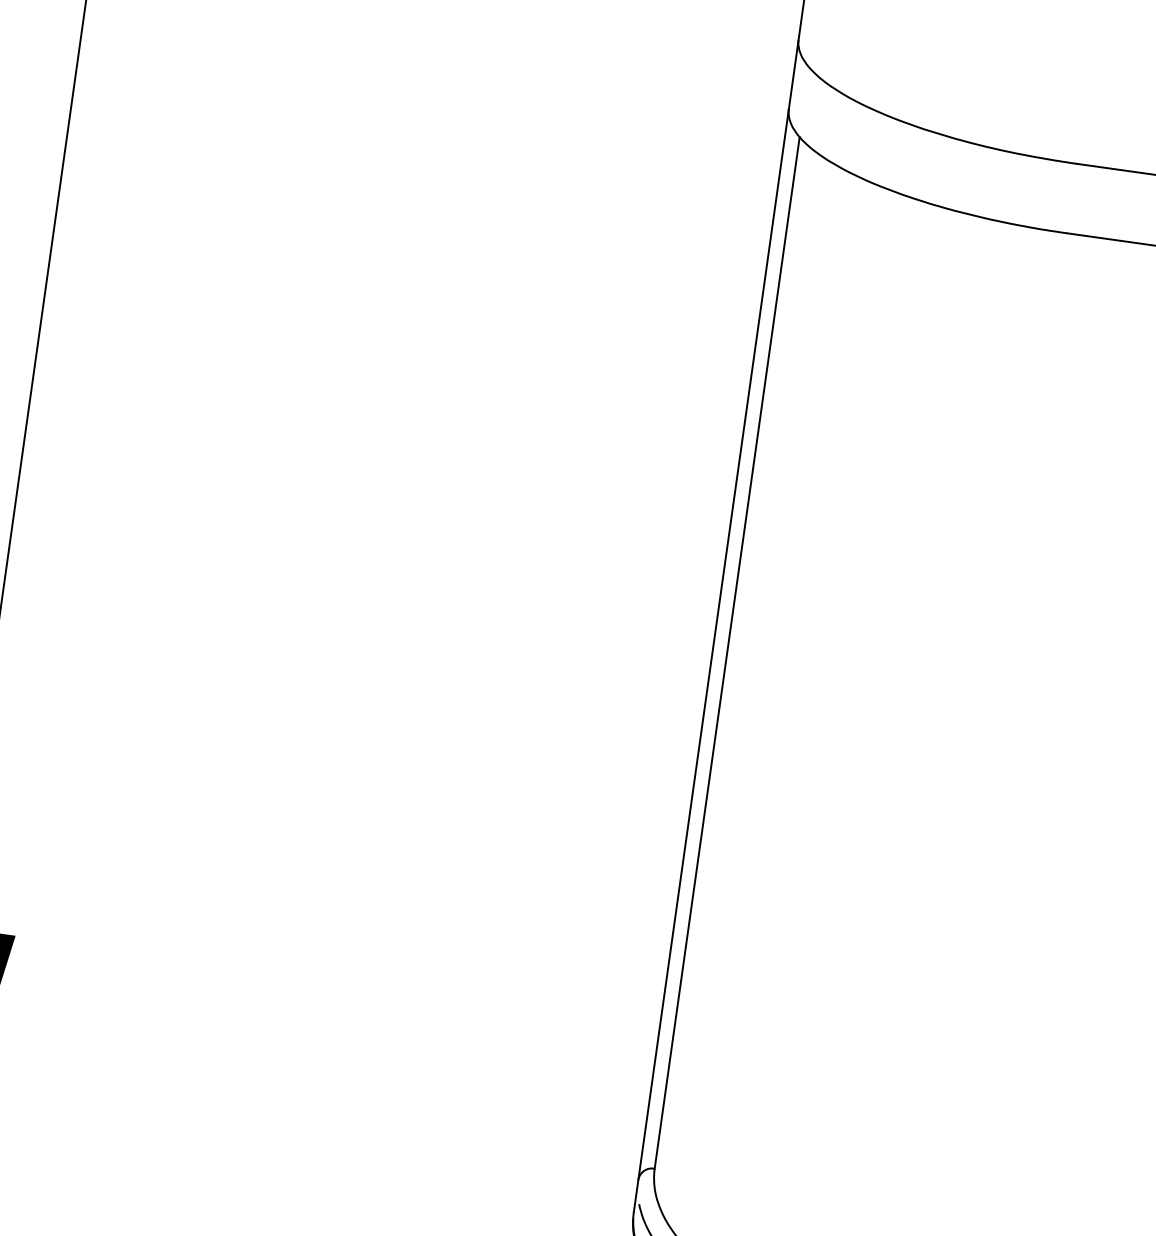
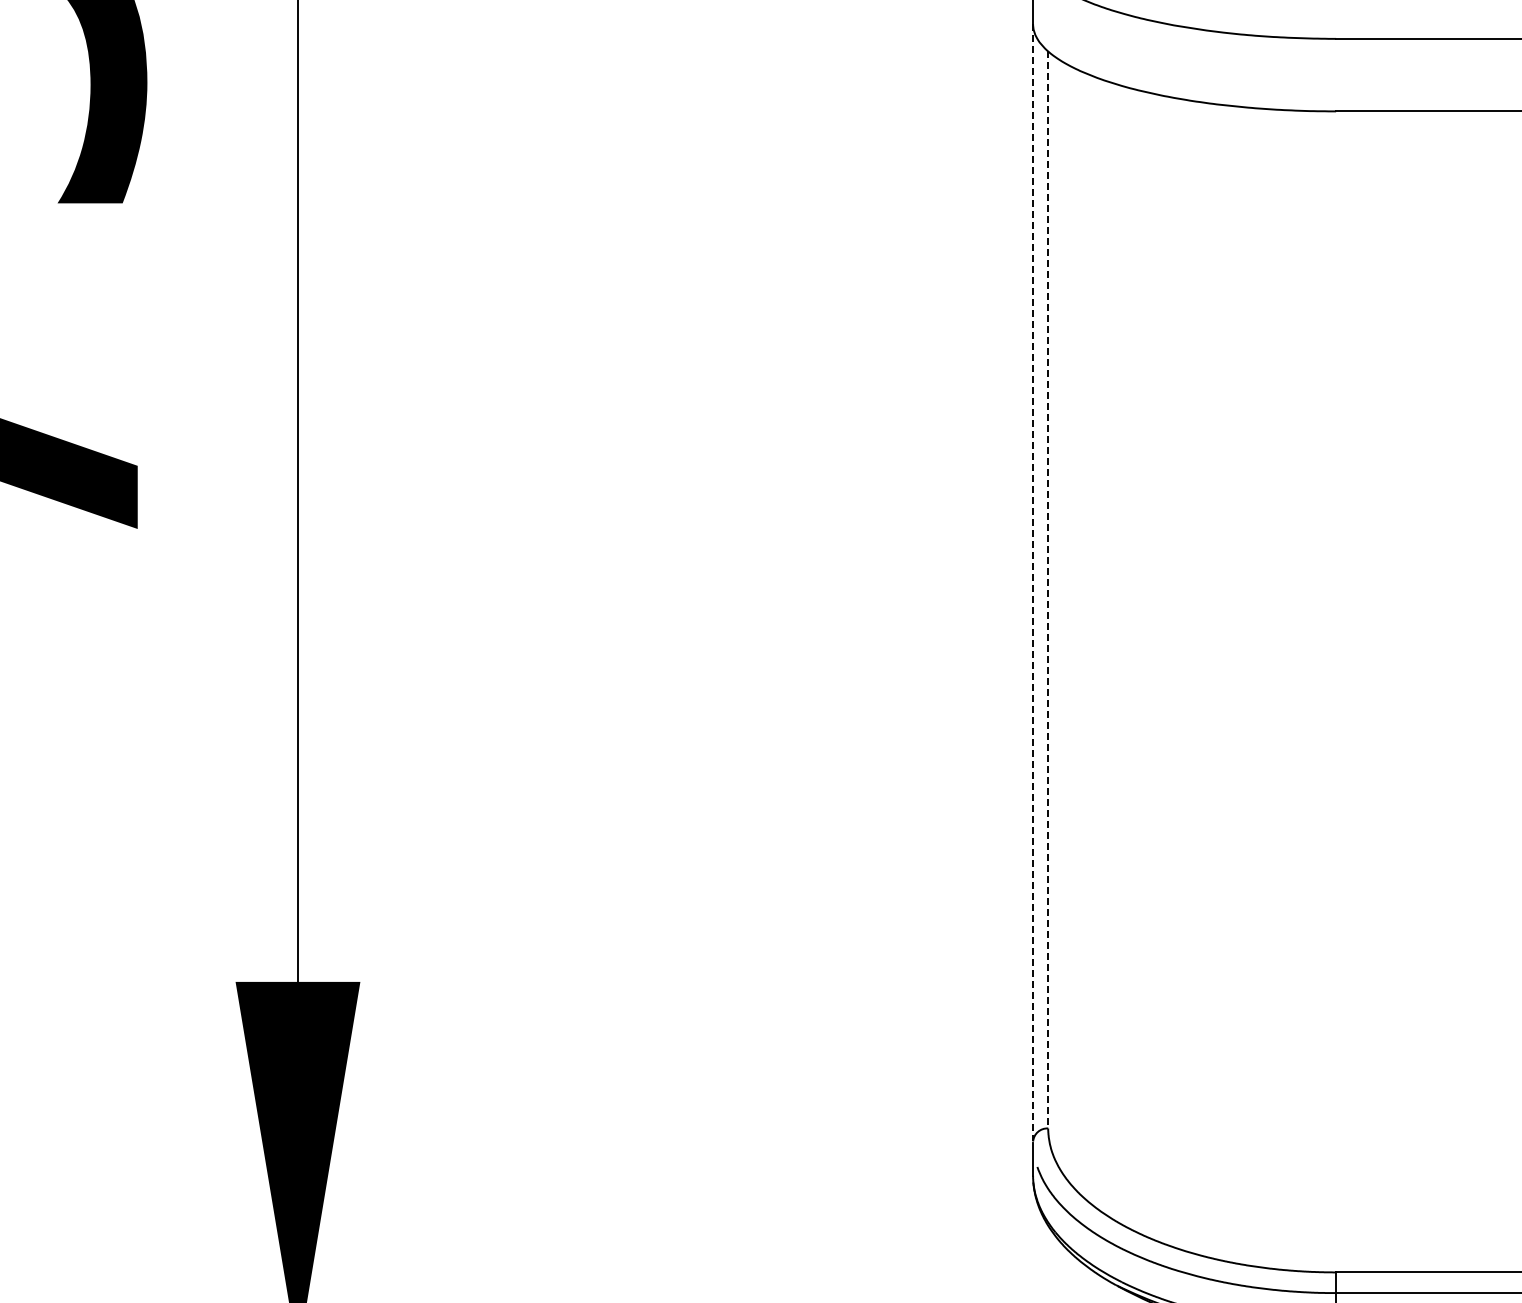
line: (713, 644) -> (1033, 583), solid -> dashed
line: (727, 653) -> (1048, 590), solid -> dashed

